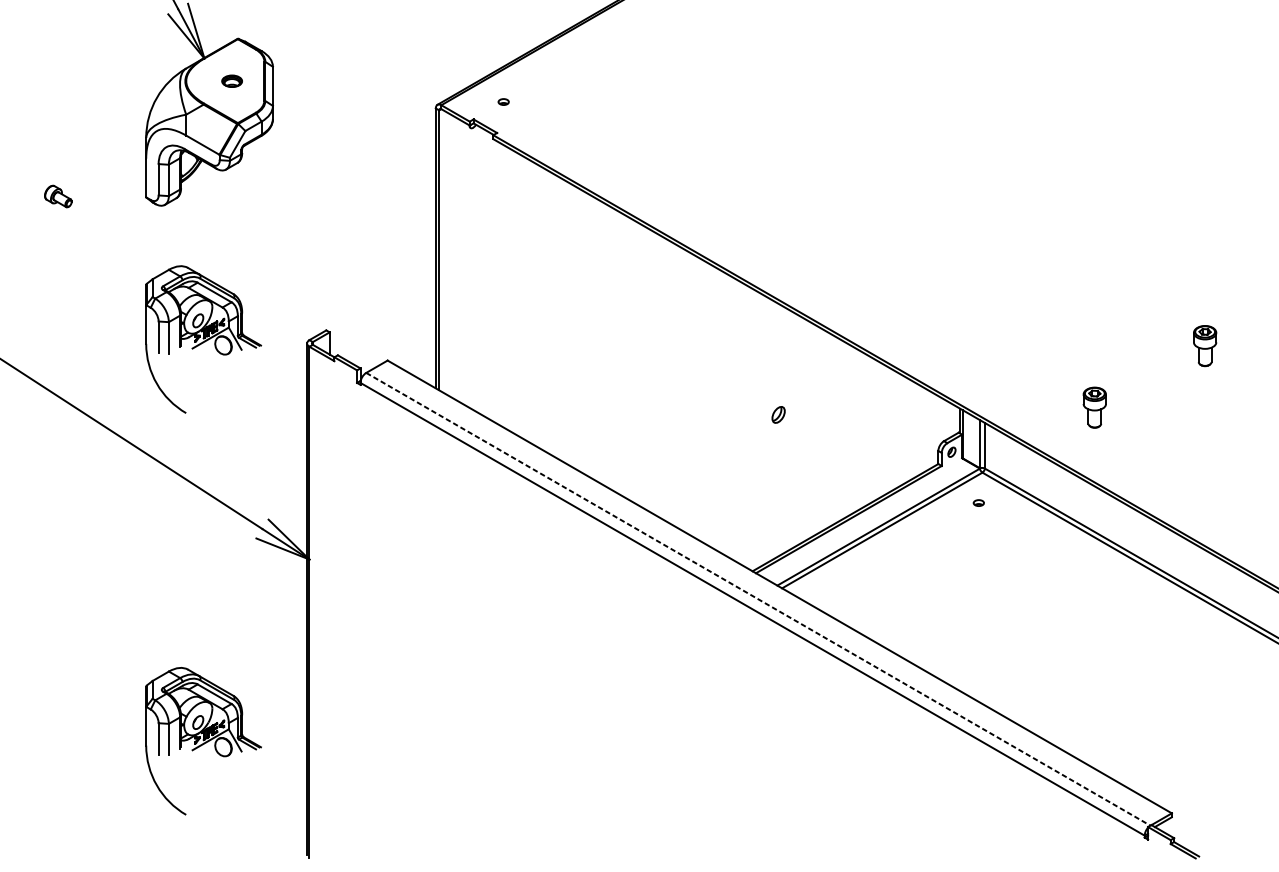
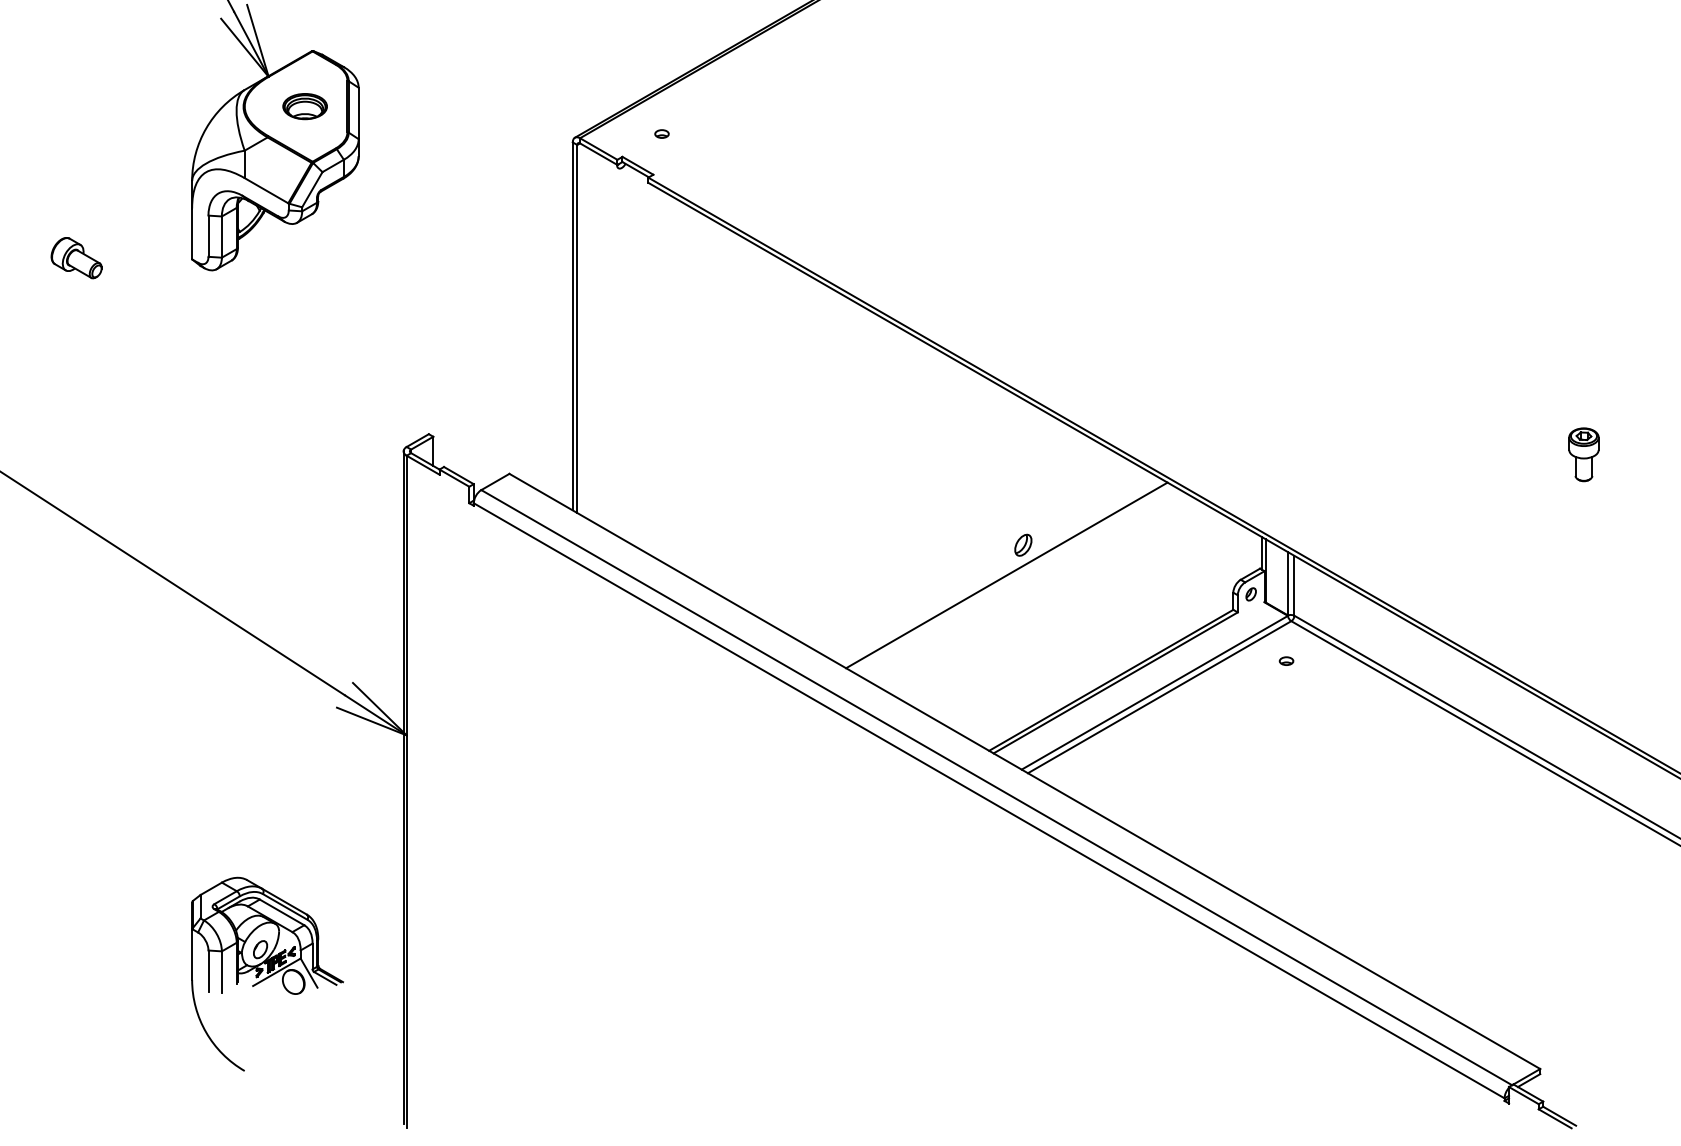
part: (231, 81) -> (304, 106), size x1.67
part: (58, 196) -> (76, 258), size x1.43
part: (203, 338) -> (267, 445), removed
part: (1094, 407) -> (1438, 535), removed
line: (765, 437) -> (1006, 575), added
line: (758, 599) -> (997, 787), dashed -> solid

